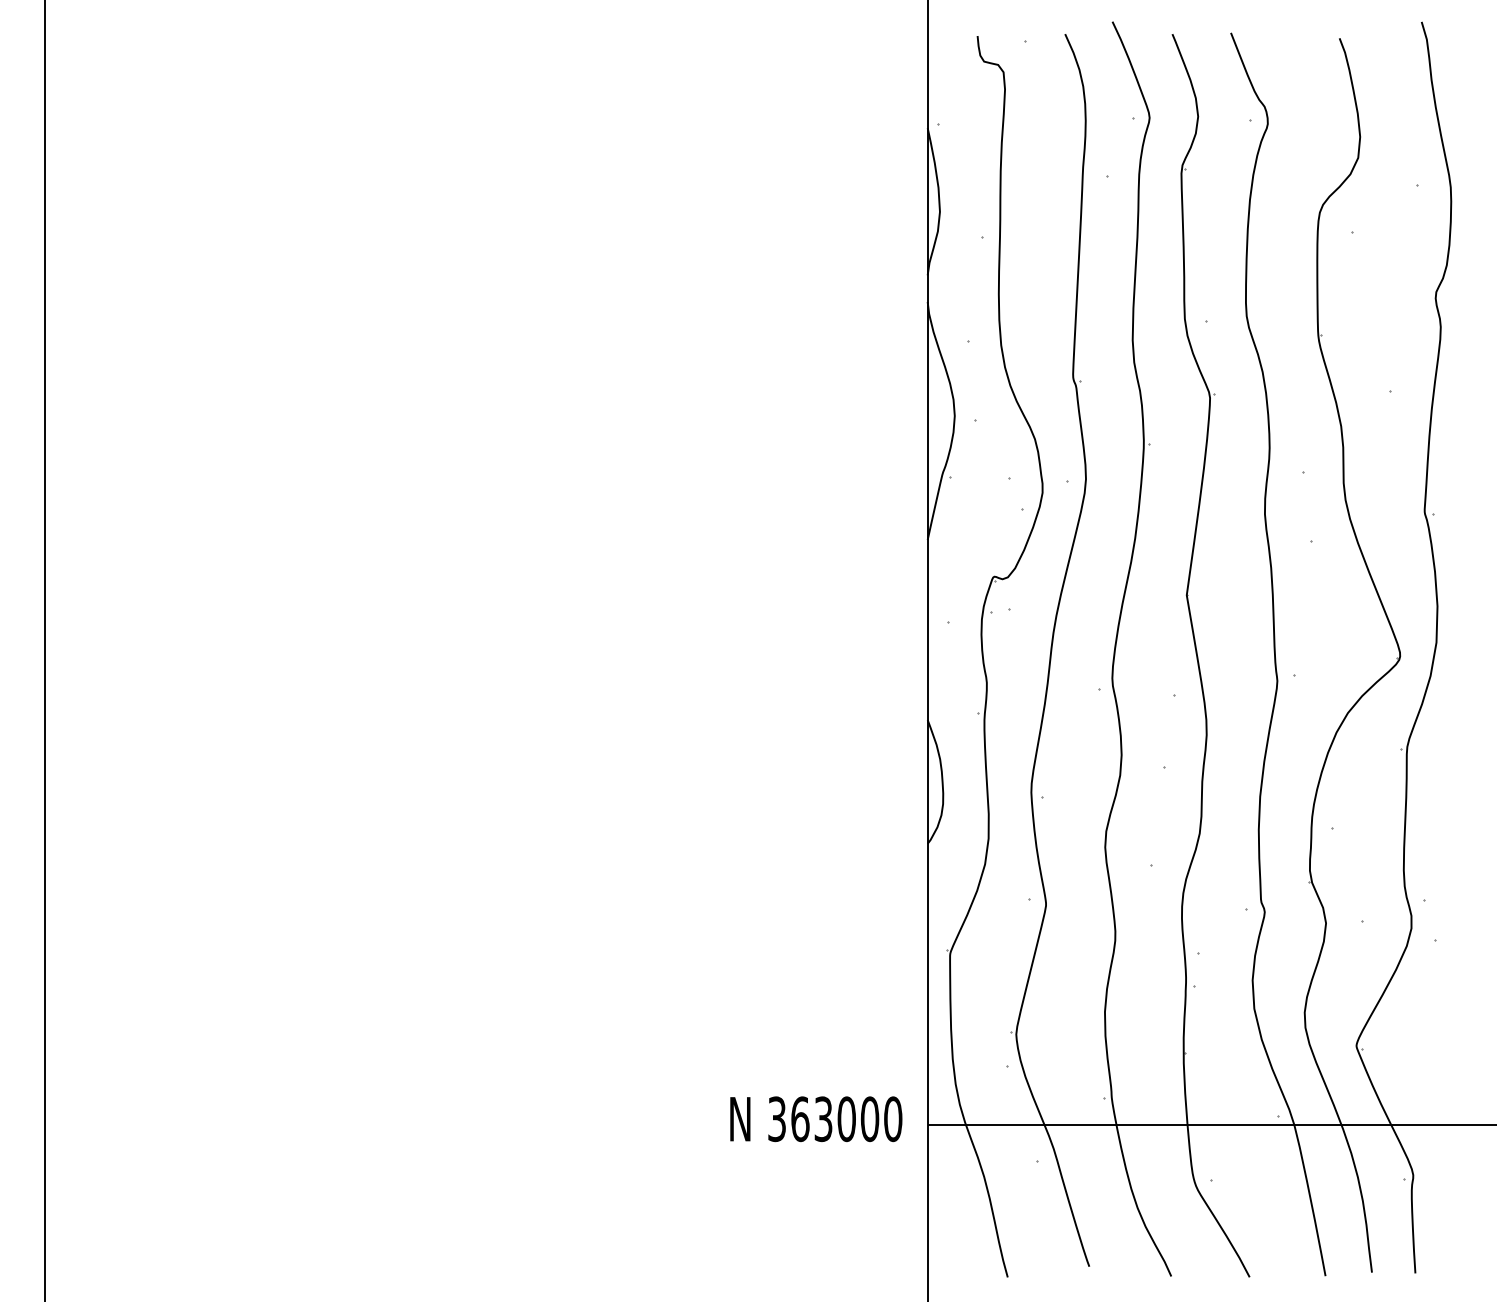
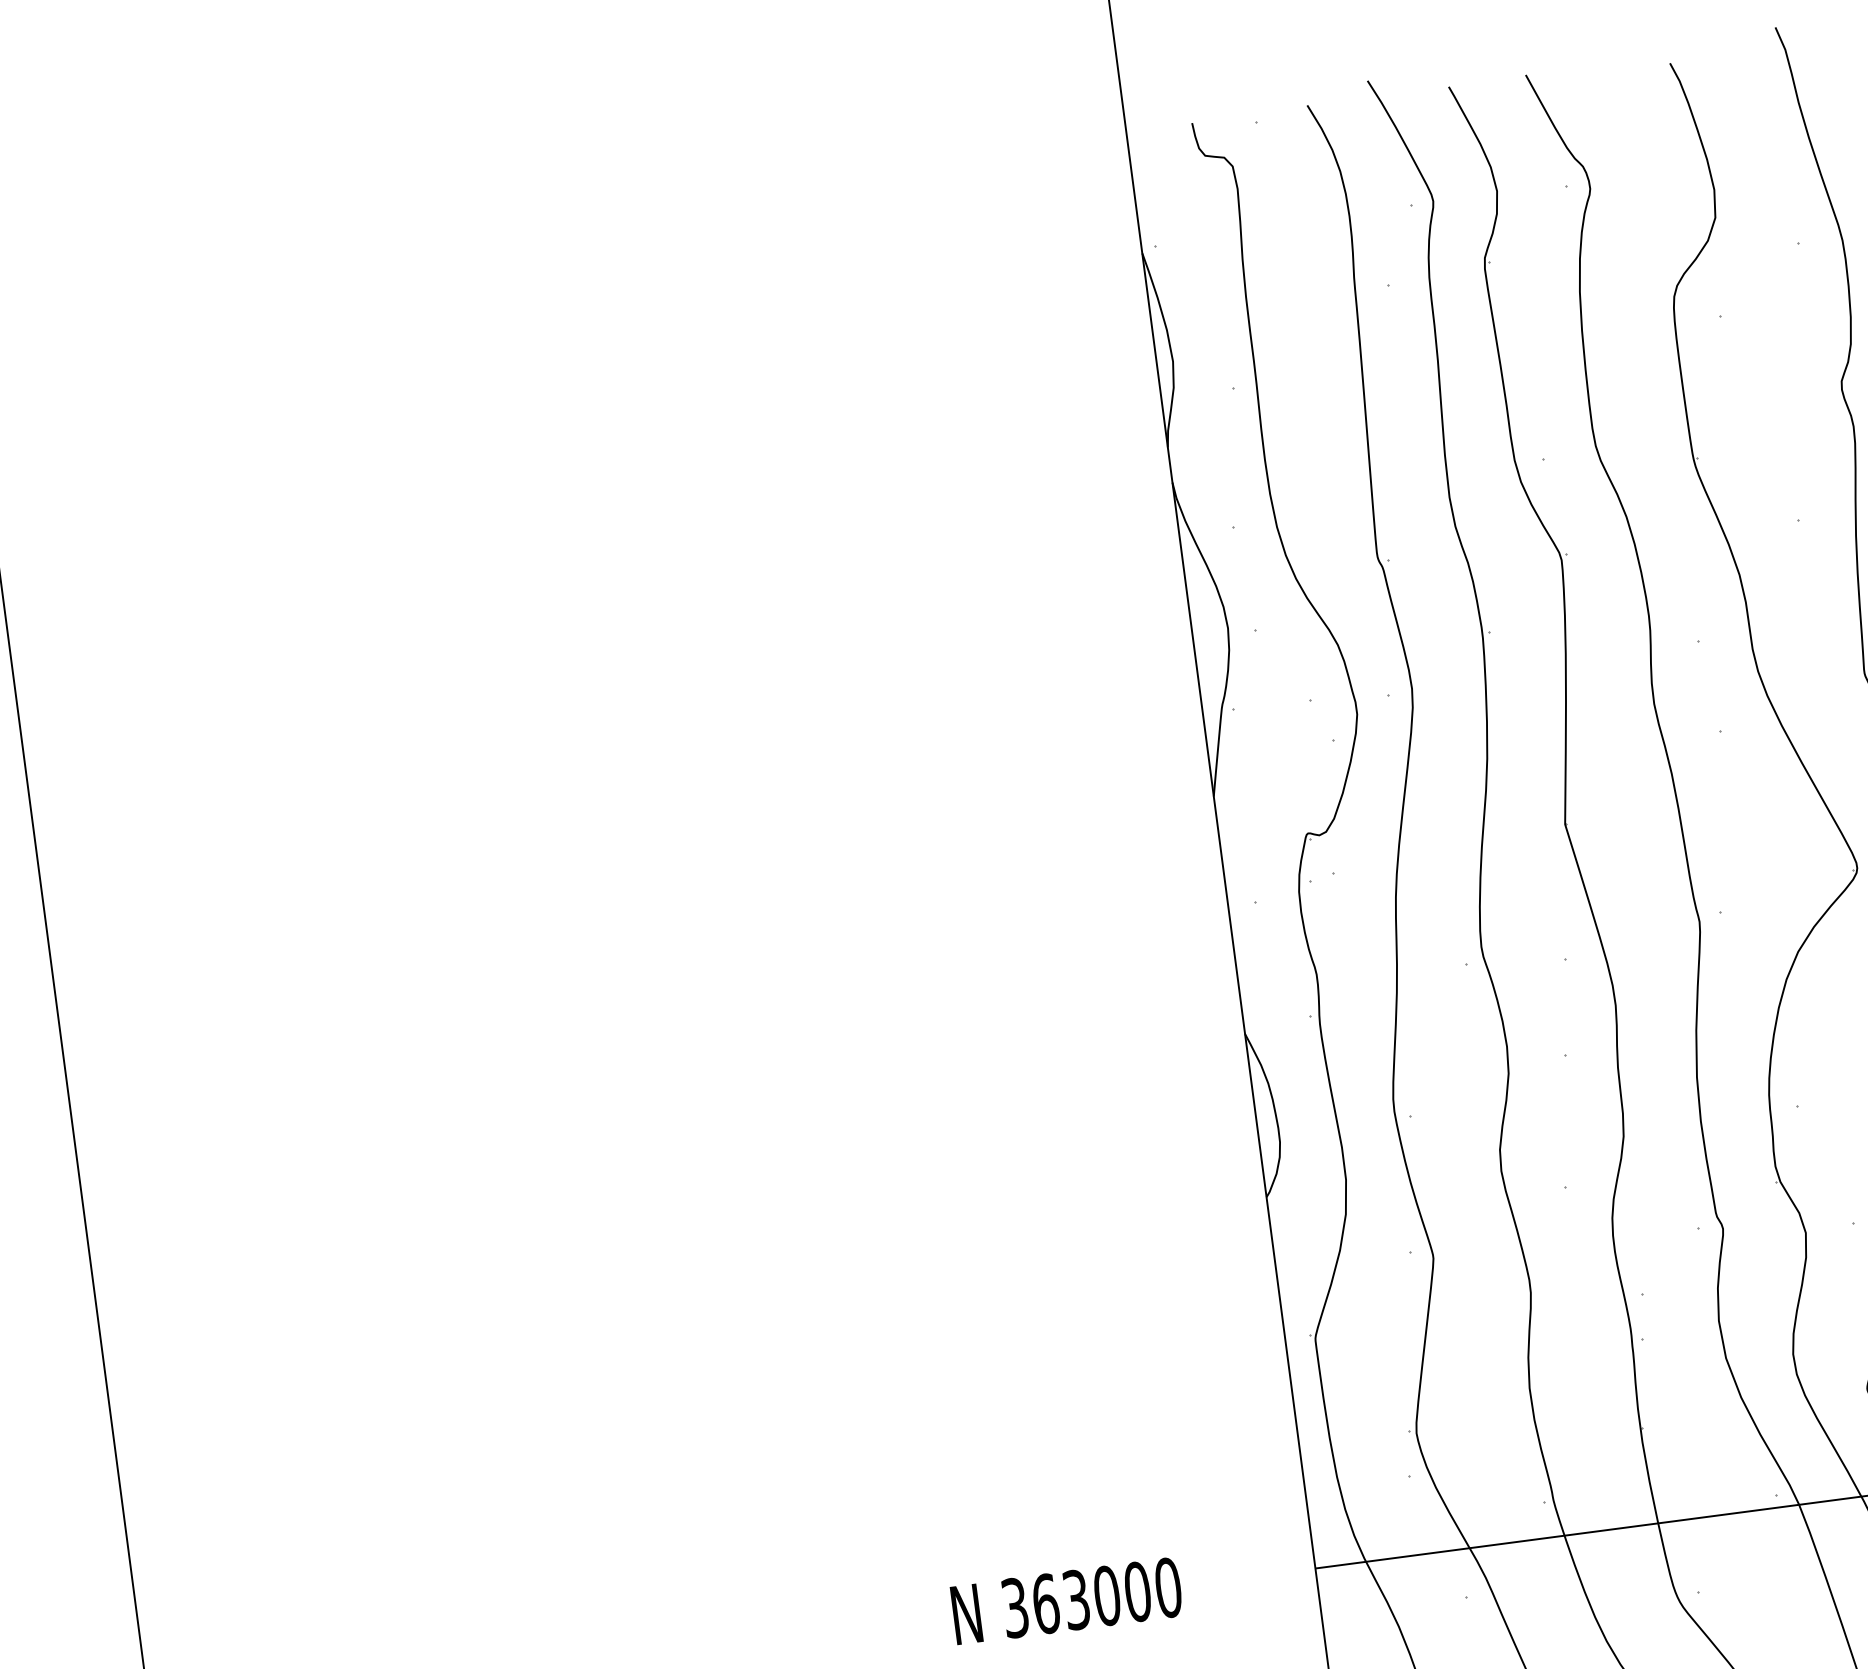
text: (816, 1119) -> (1067, 1601), moved

